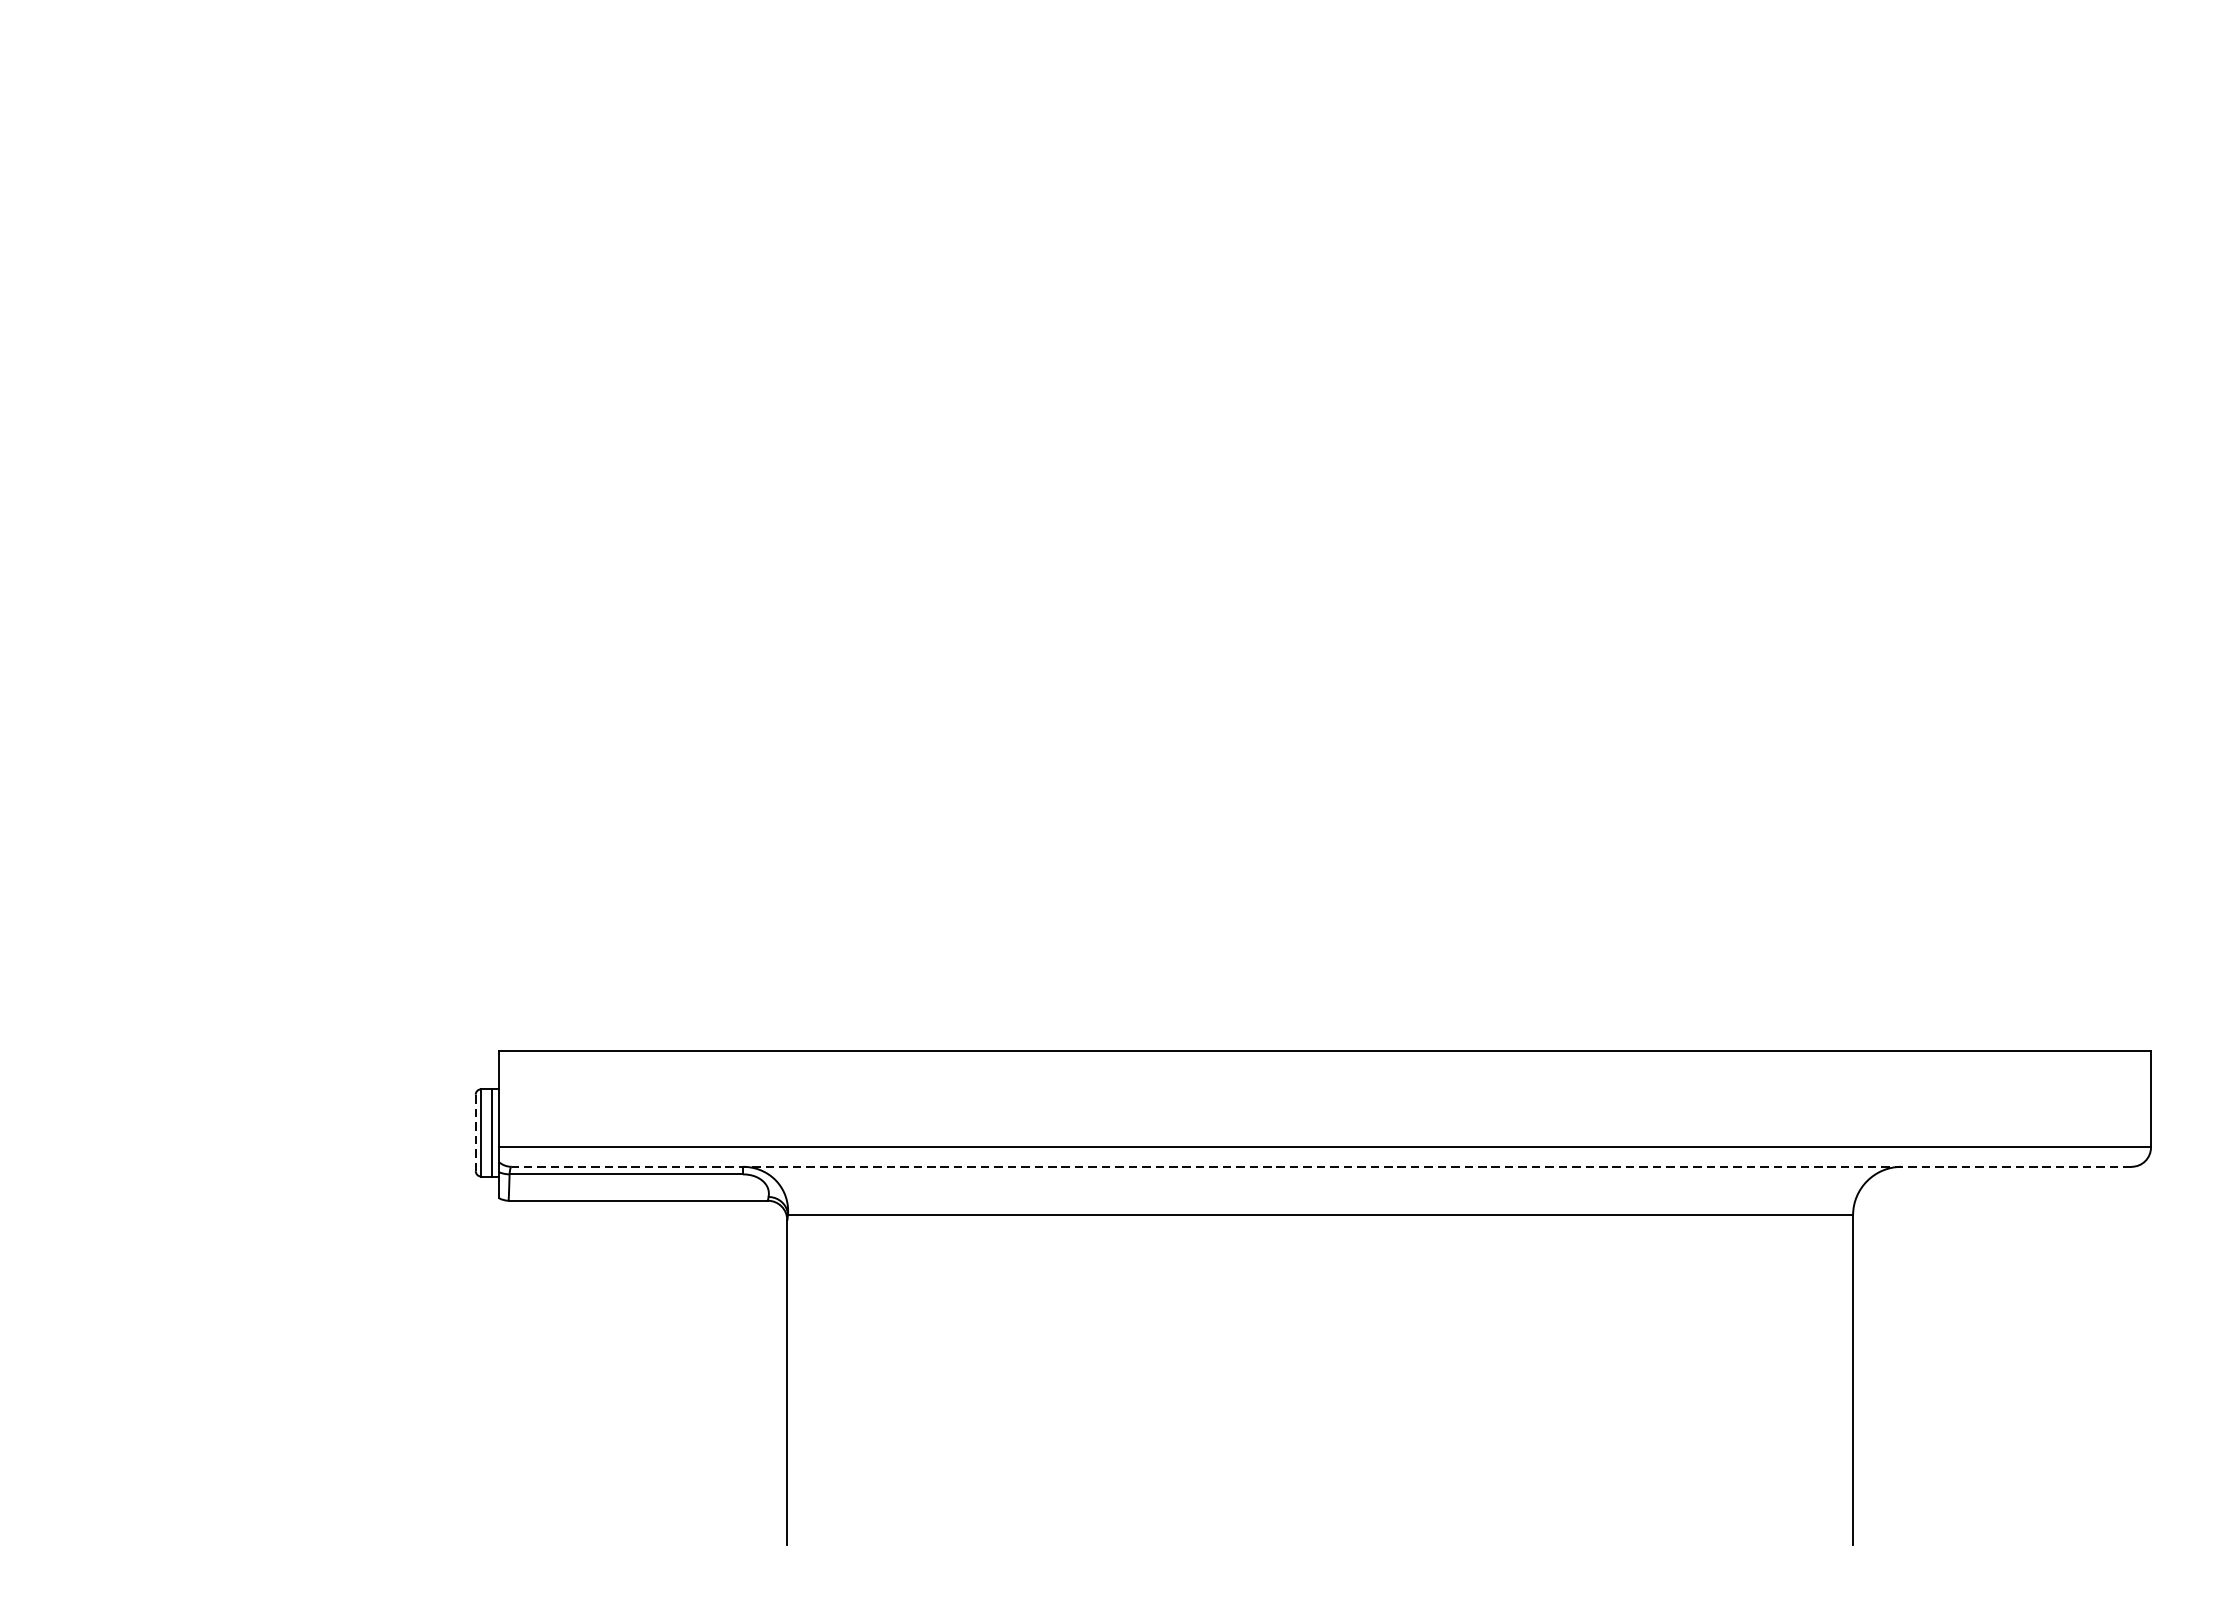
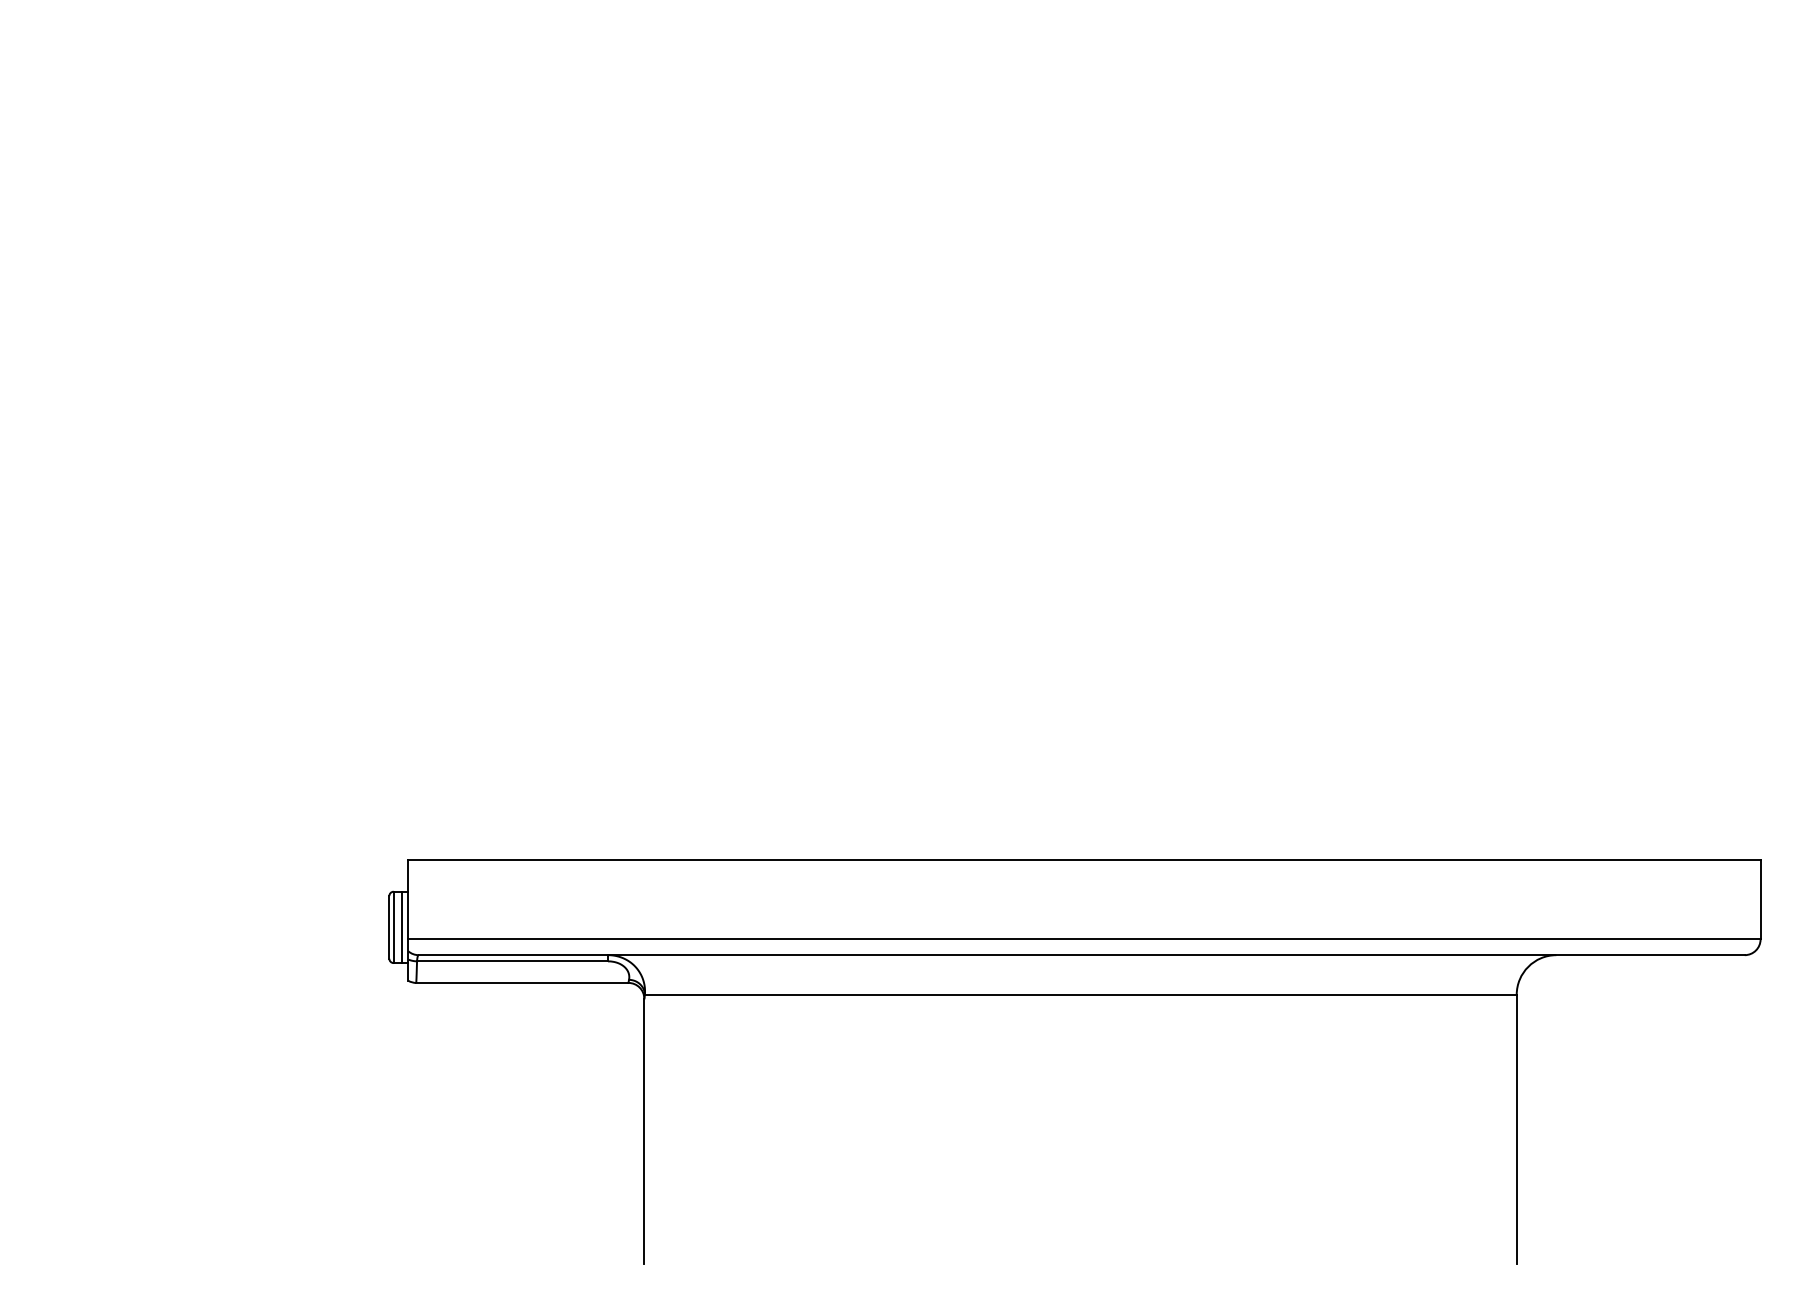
line: (475, 1131) -> (389, 926), dashed -> solid
line: (1321, 1167) -> (1081, 955), dashed -> solid

